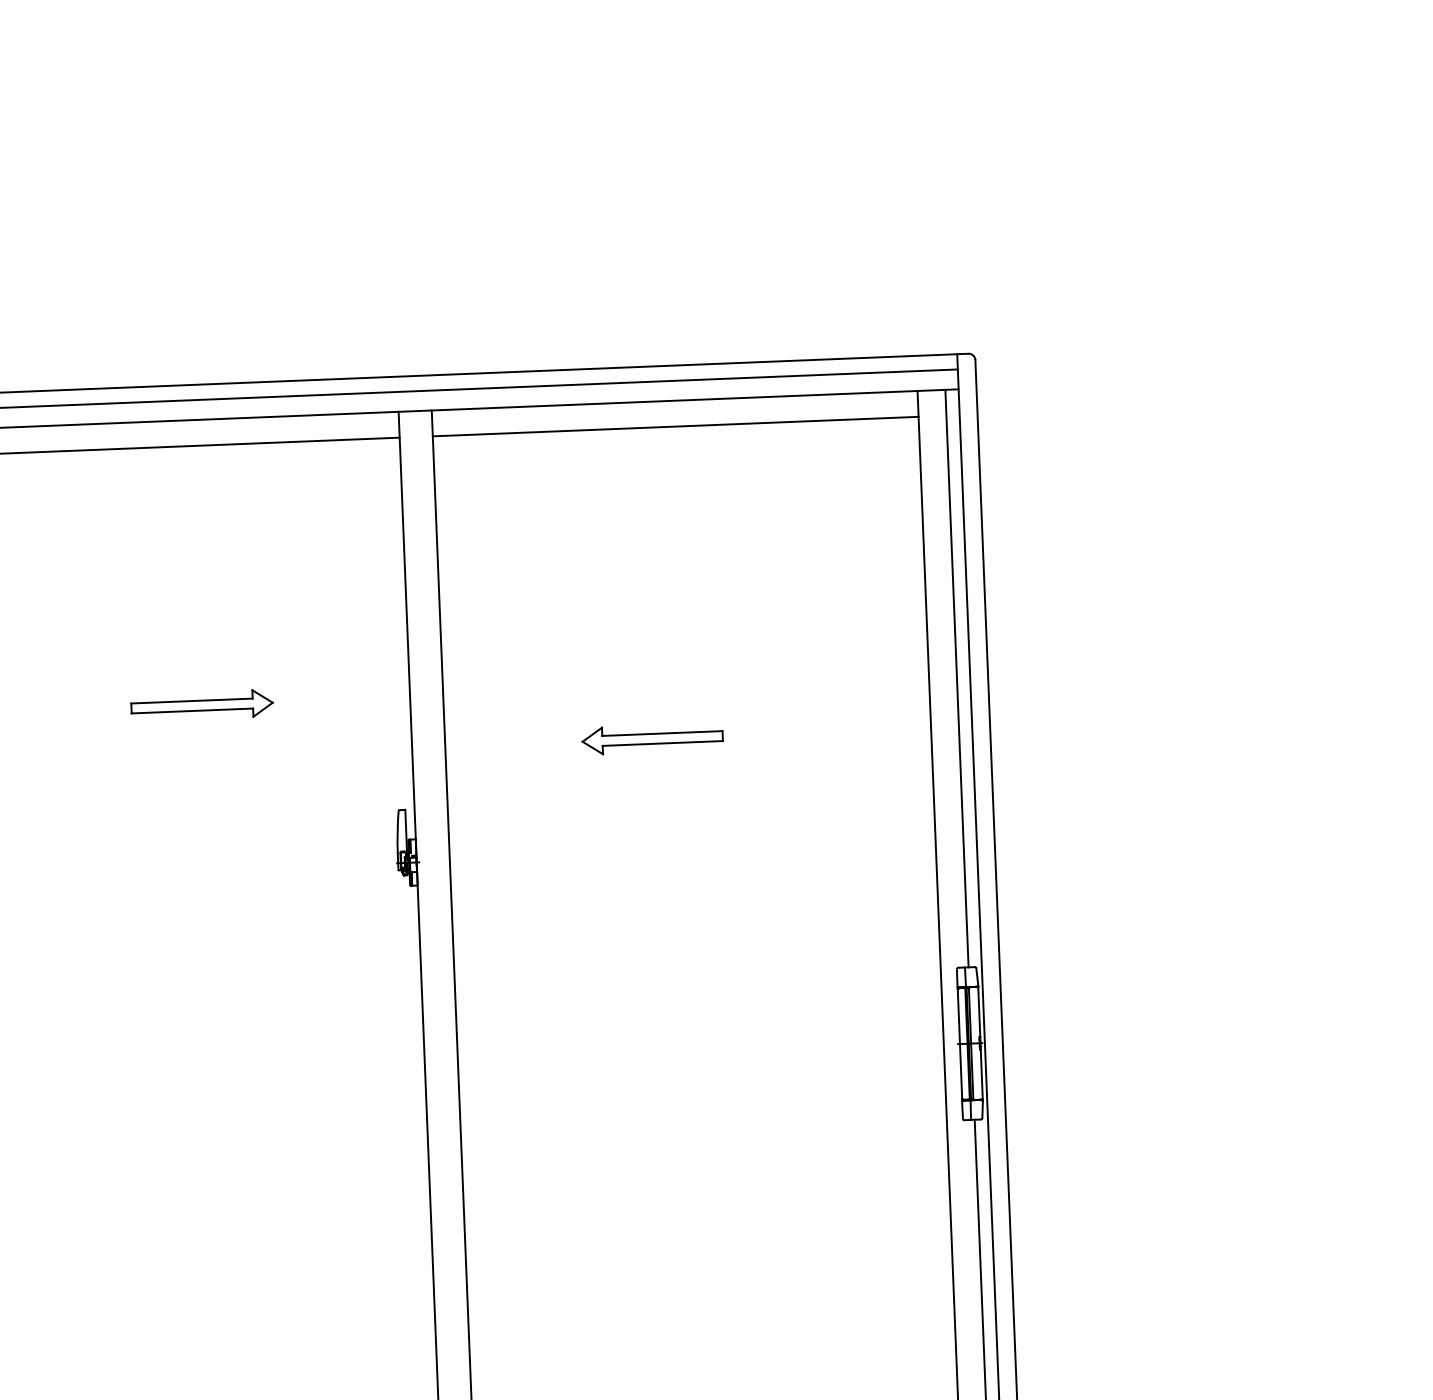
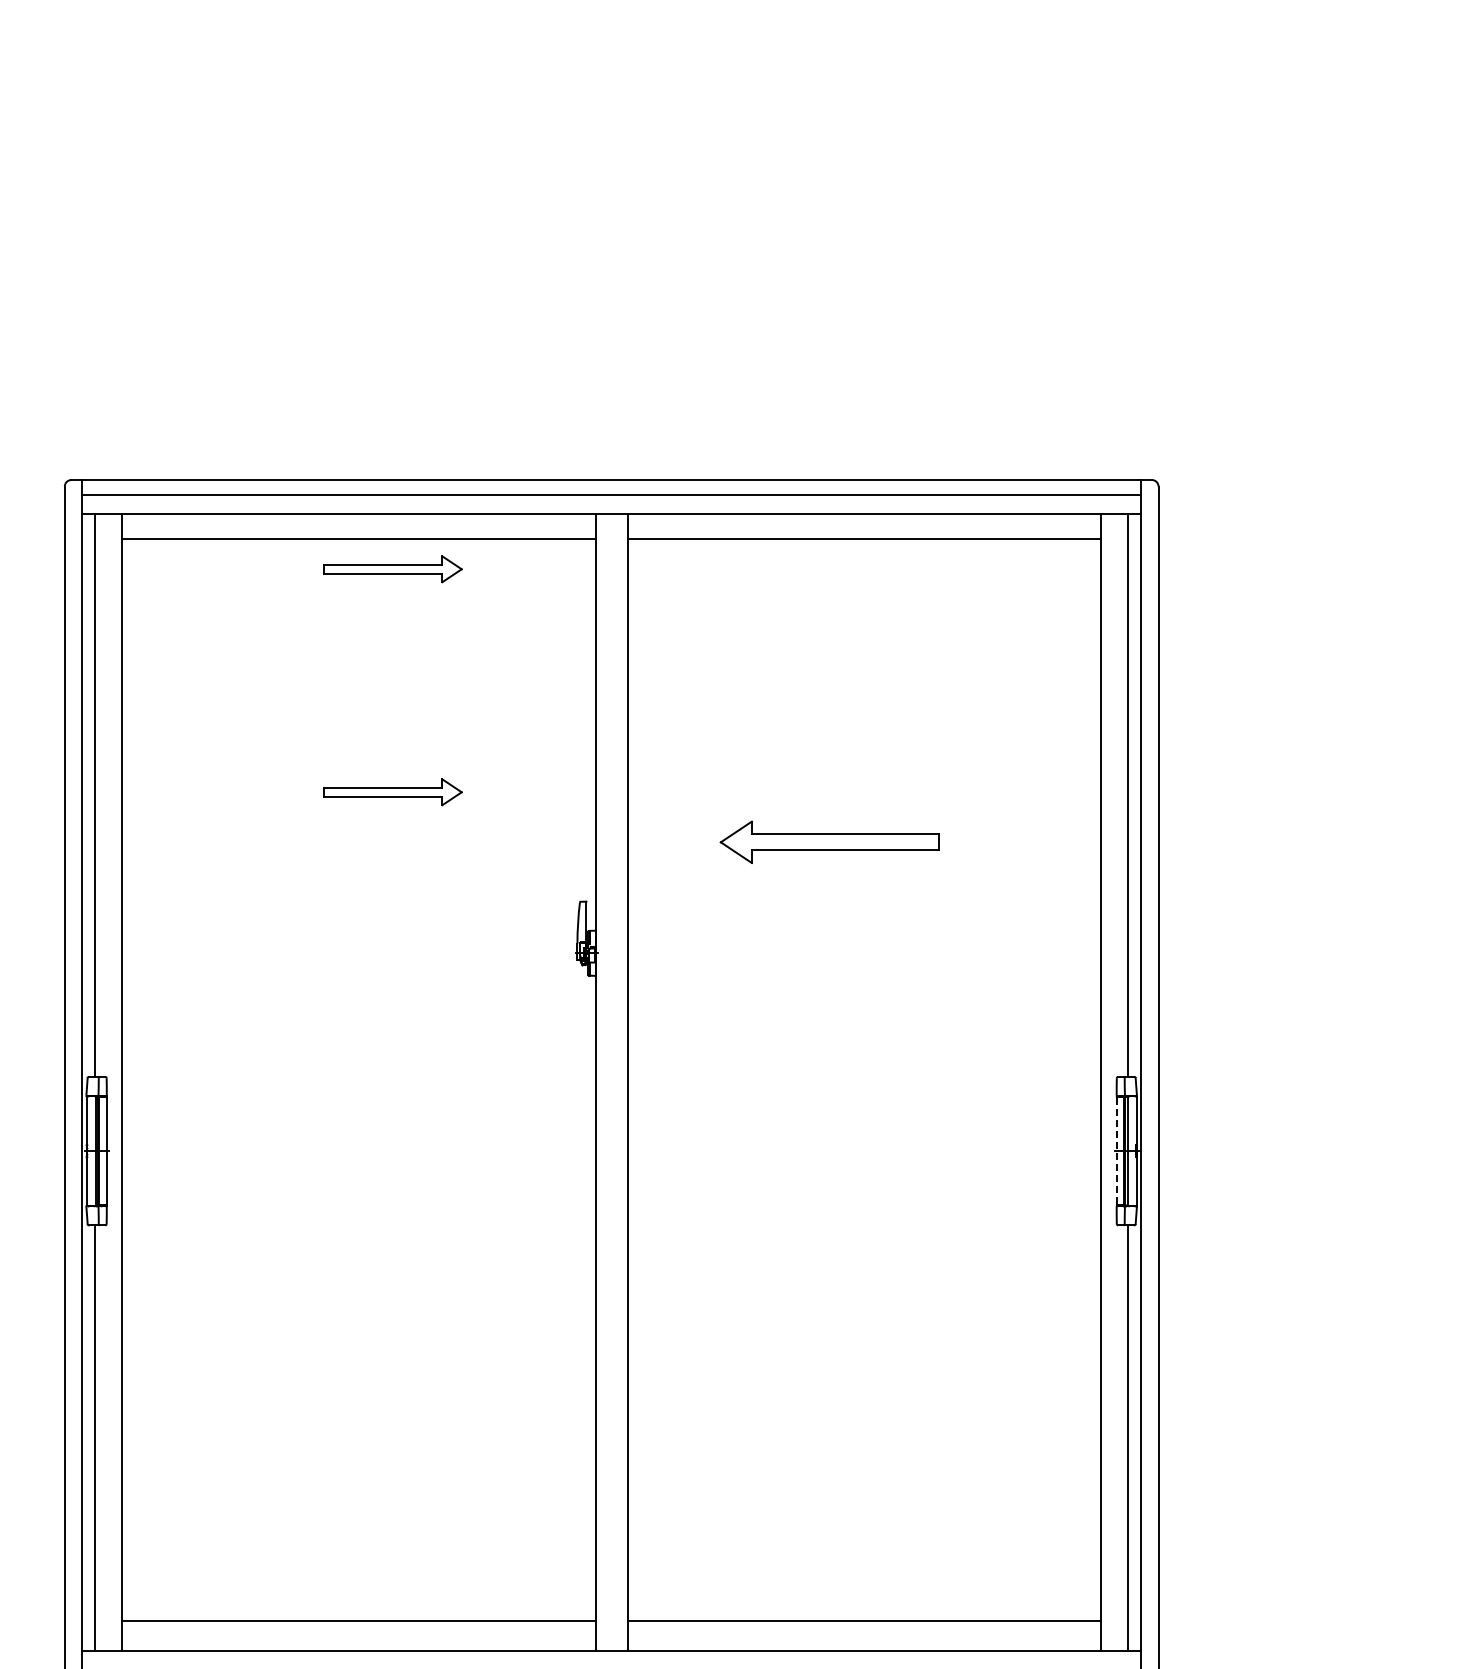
part: (192, 476) -> (392, 569), added
part: (652, 739) -> (829, 842), size x1.6
line: (959, 1044) -> (1116, 1151), solid -> dashed

